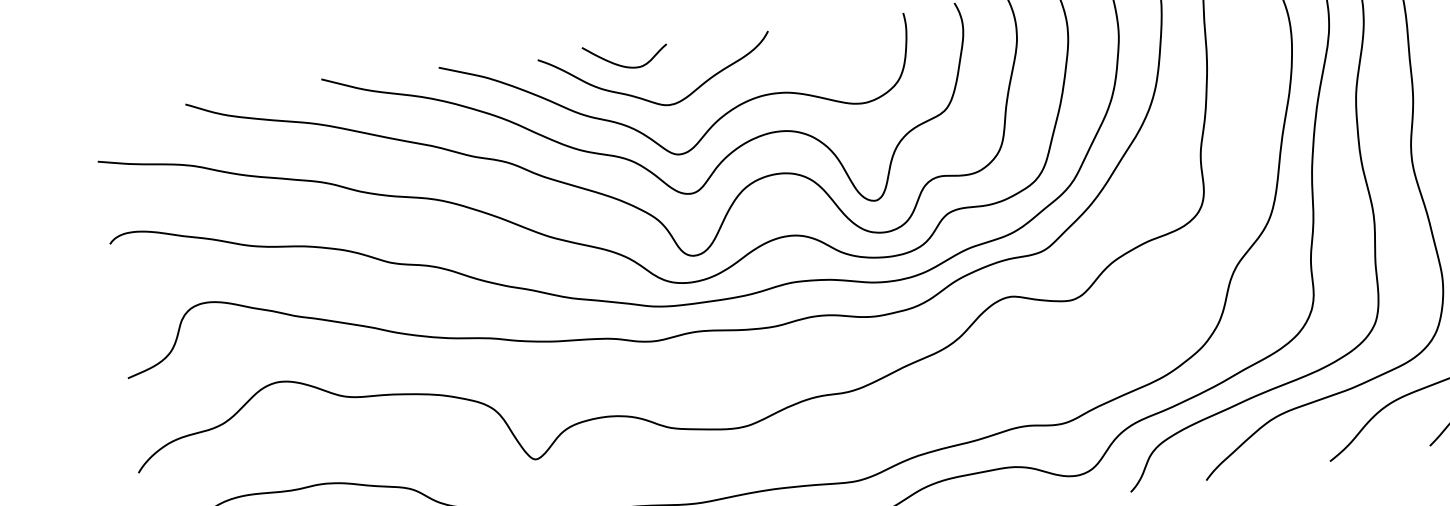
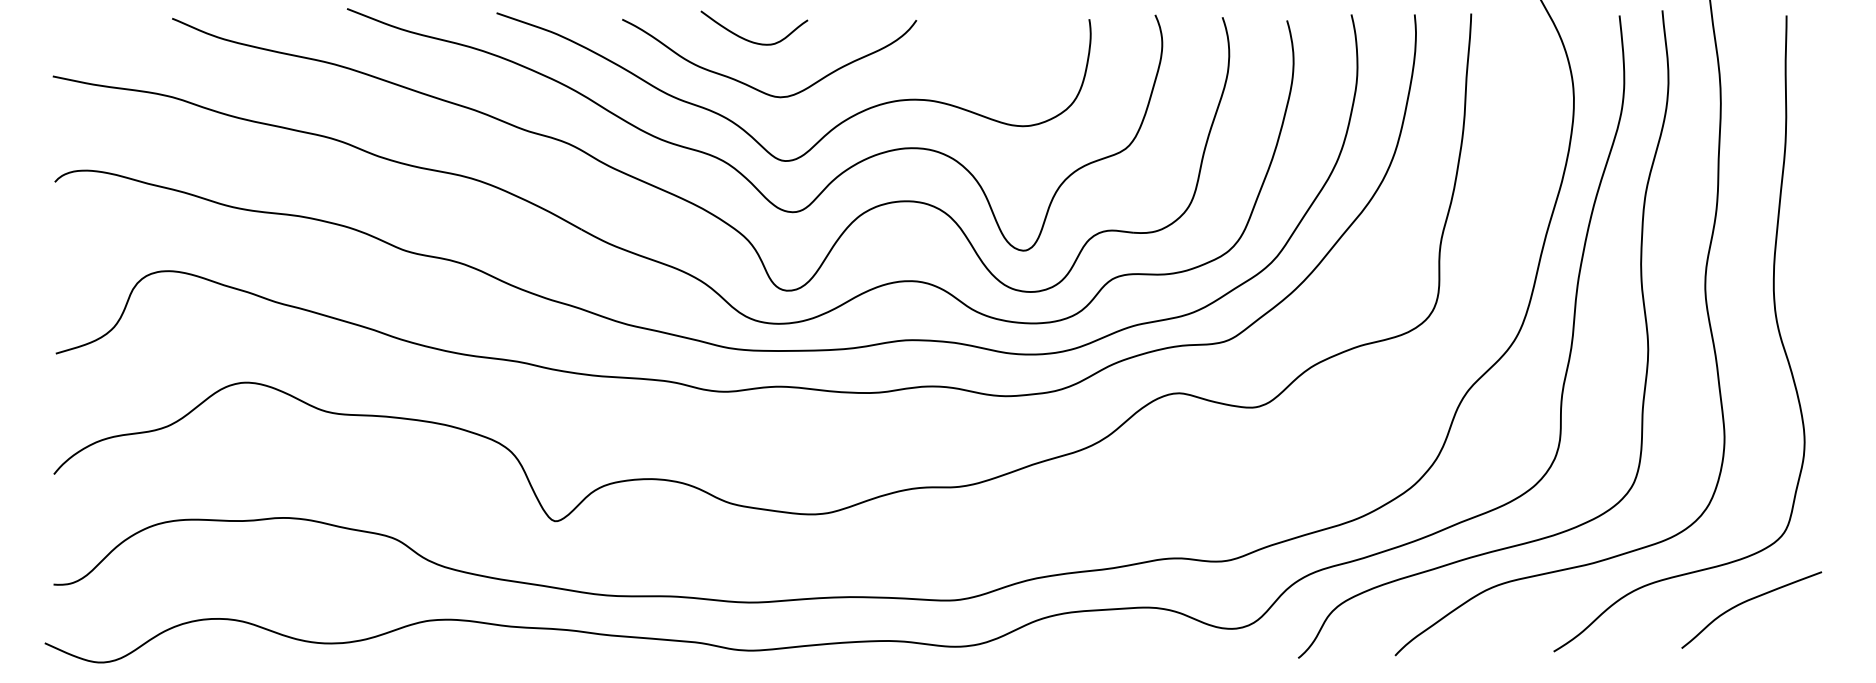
curve: (622, 65) -> (748, 39), moved

